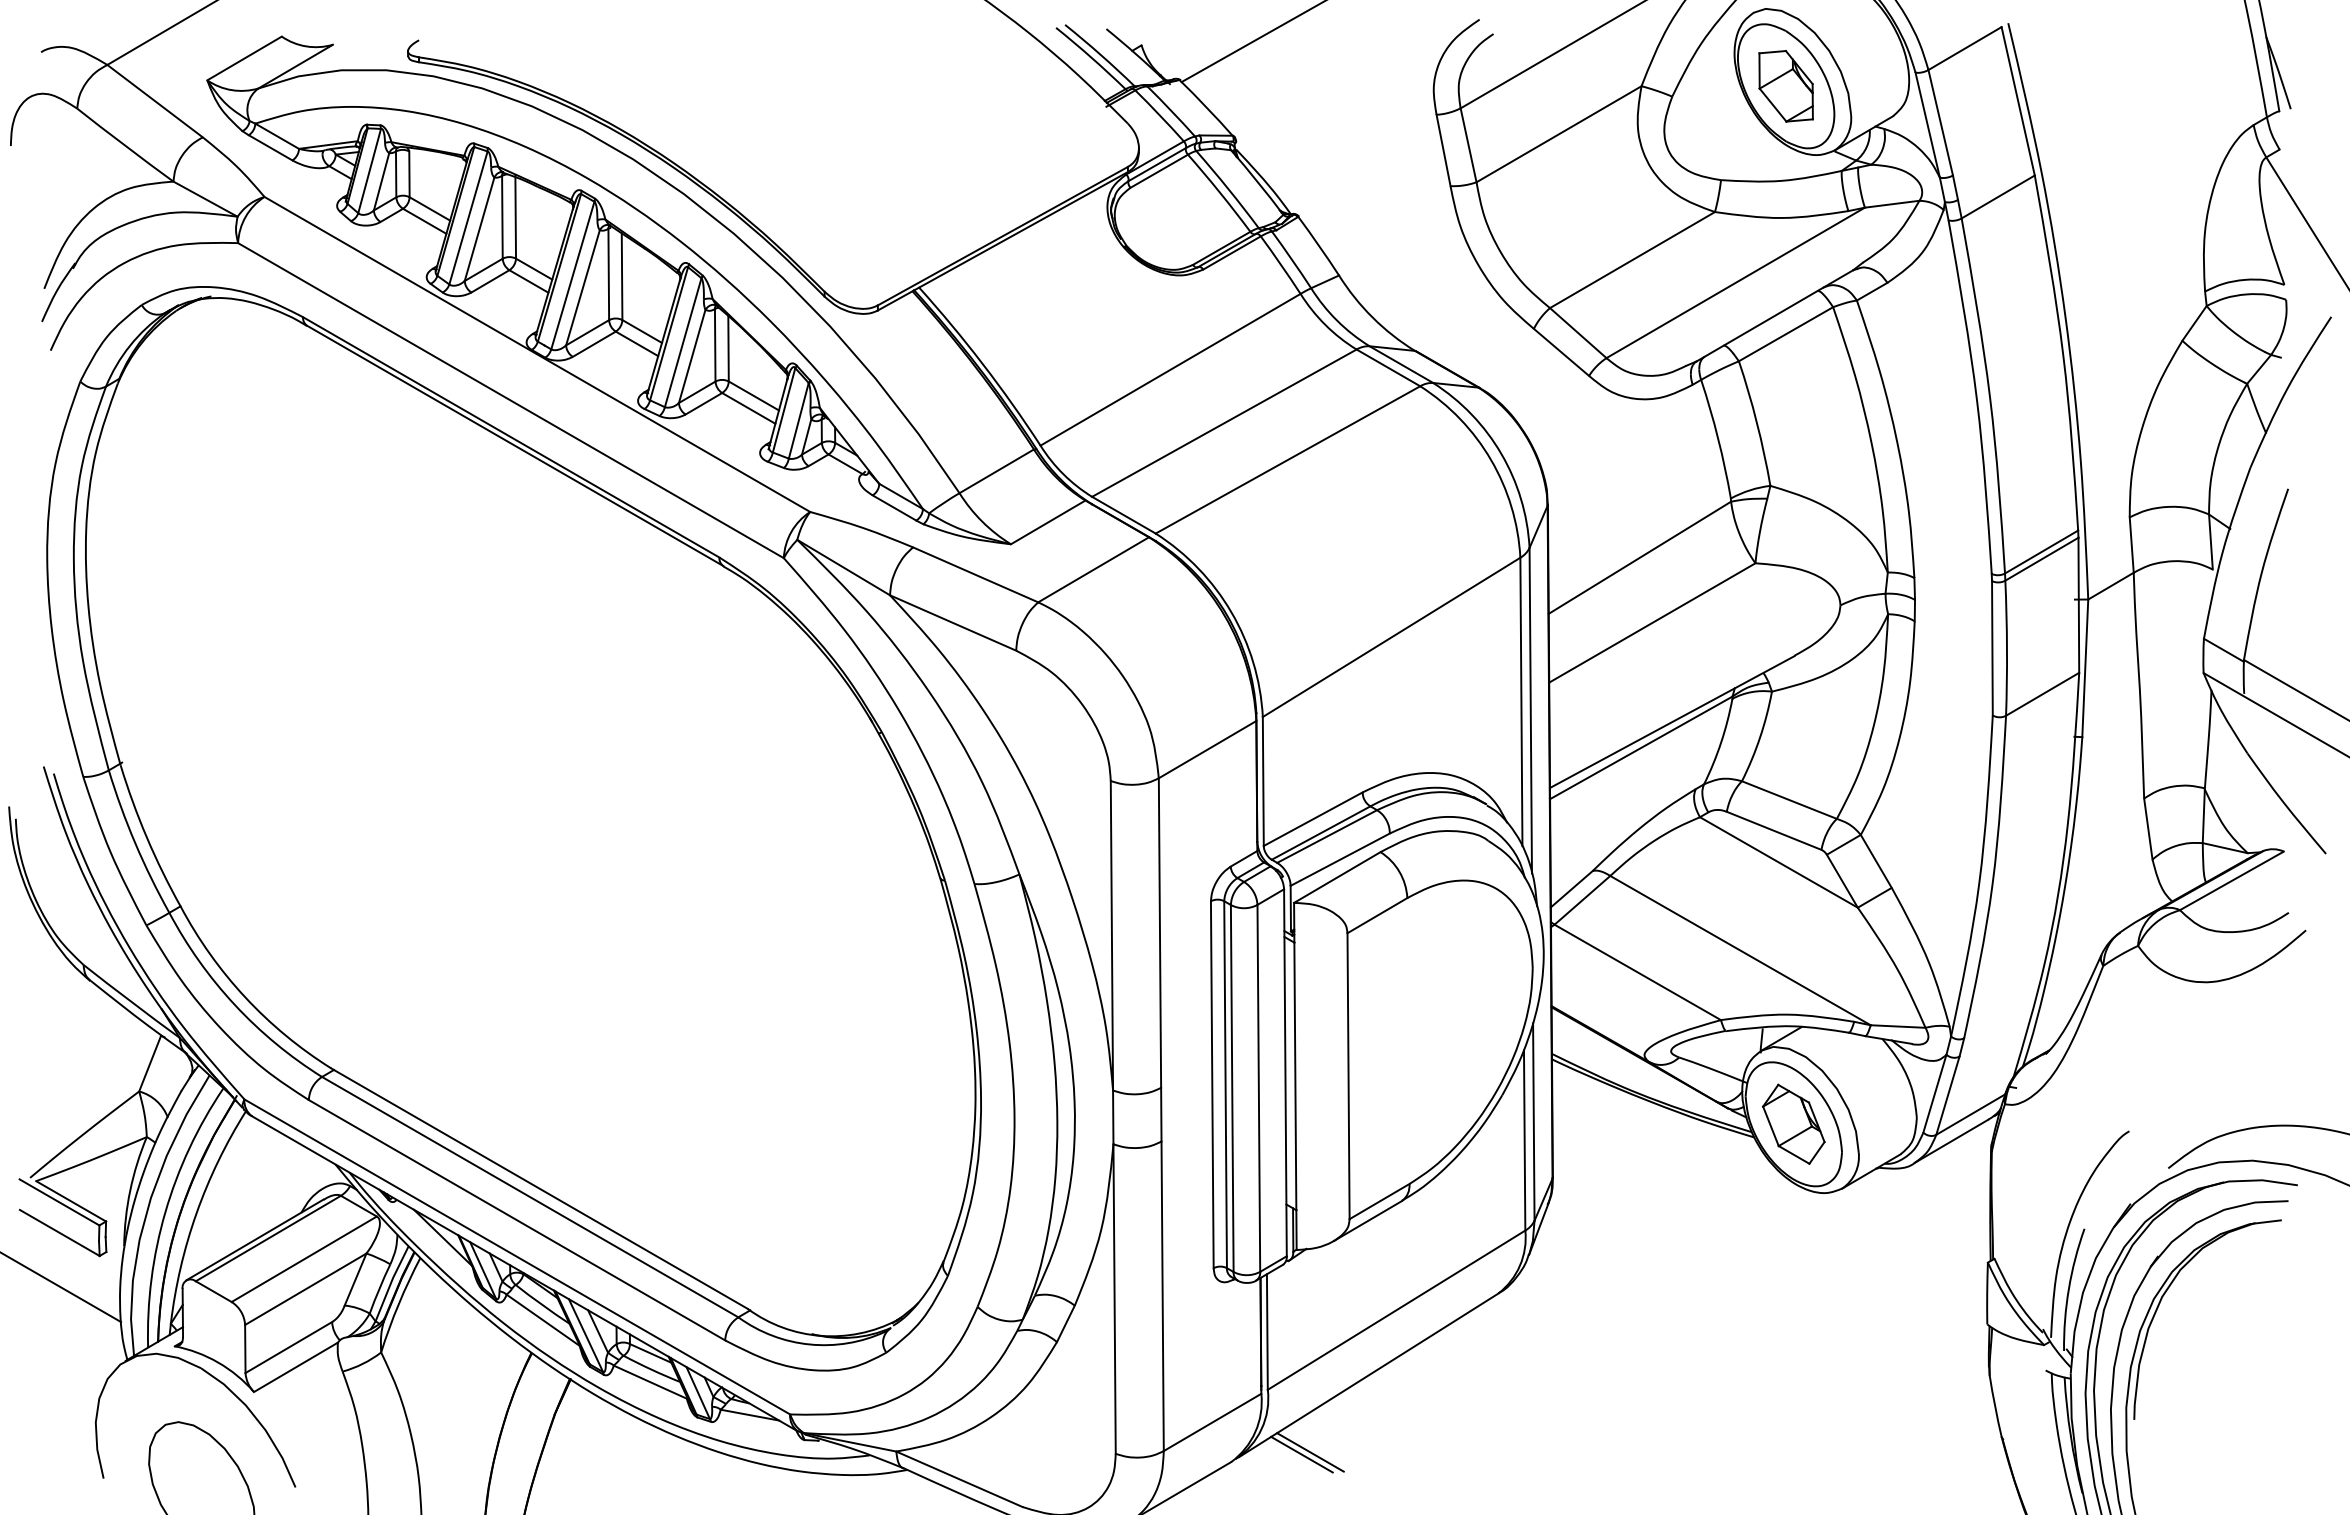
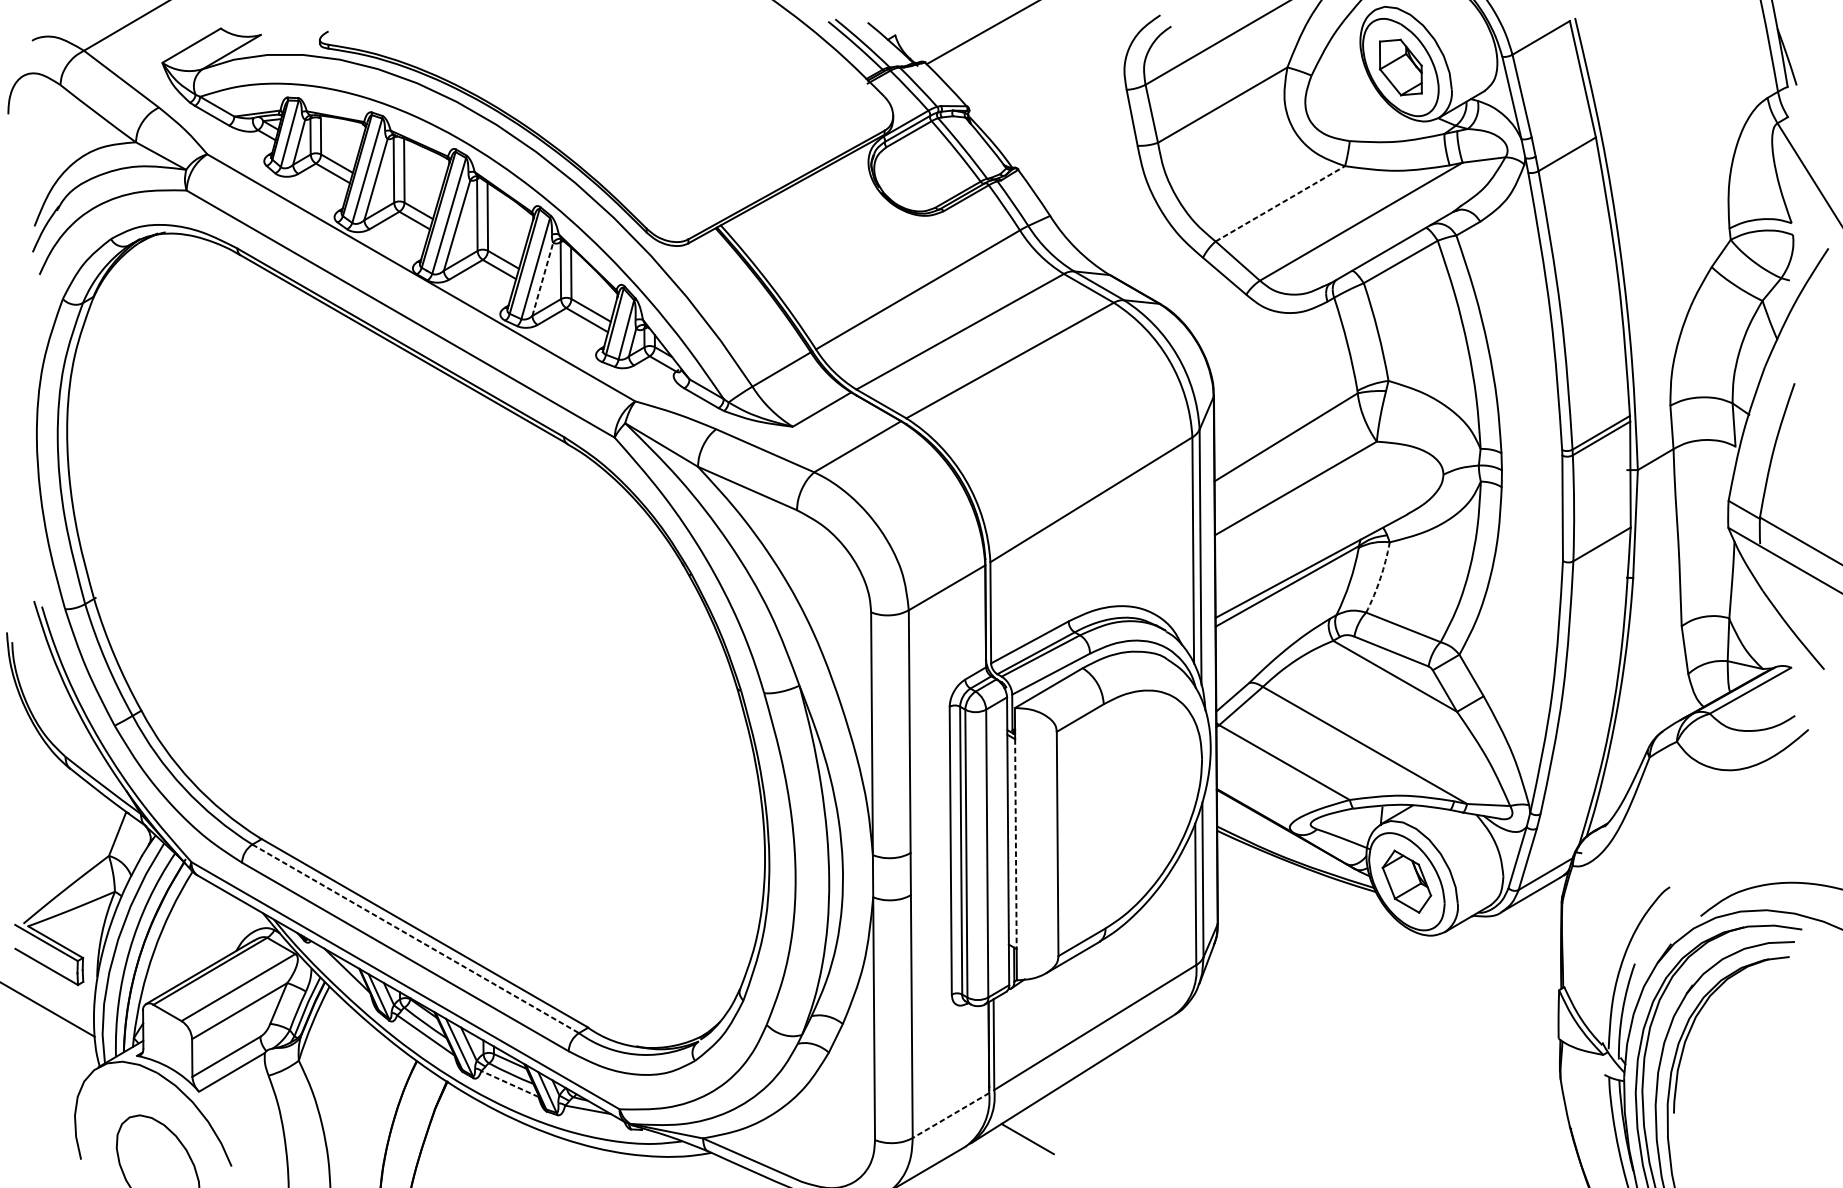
line: (1632, 259) -> (1280, 203), solid -> dashed
line: (692, 355) -> (543, 278), solid -> dashed
arc: (1760, 737) -> (1380, 578), solid -> dashed
line: (1295, 1076) -> (1016, 844), solid -> dashed
line: (530, 1197) -> (415, 939), solid -> dashed
line: (649, 1381) -> (509, 1083), solid -> dashed
line: (1212, 1422) -> (950, 1115), solid -> dashed
line: (1301, 1454) -> (1020, 1140), removed

